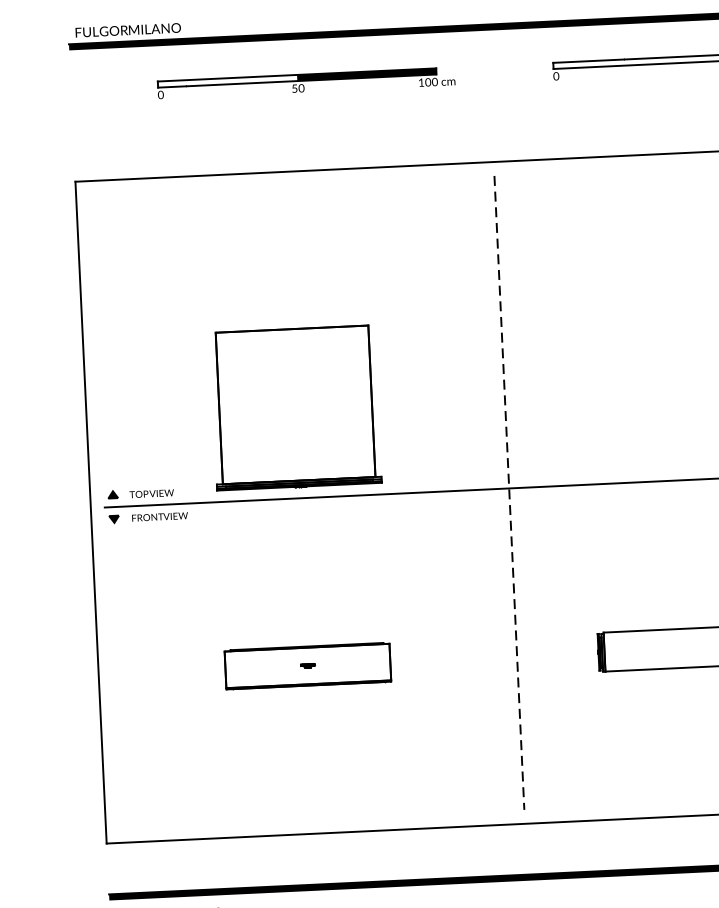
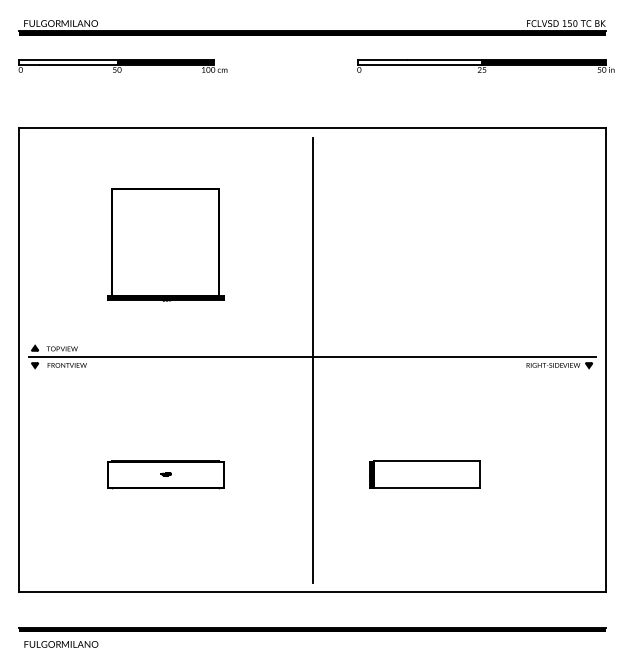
part: (305, 81) -> (122, 65), moved
part: (295, 407) -> (165, 244), moved
line: (509, 493) -> (312, 360), dashed -> solid

